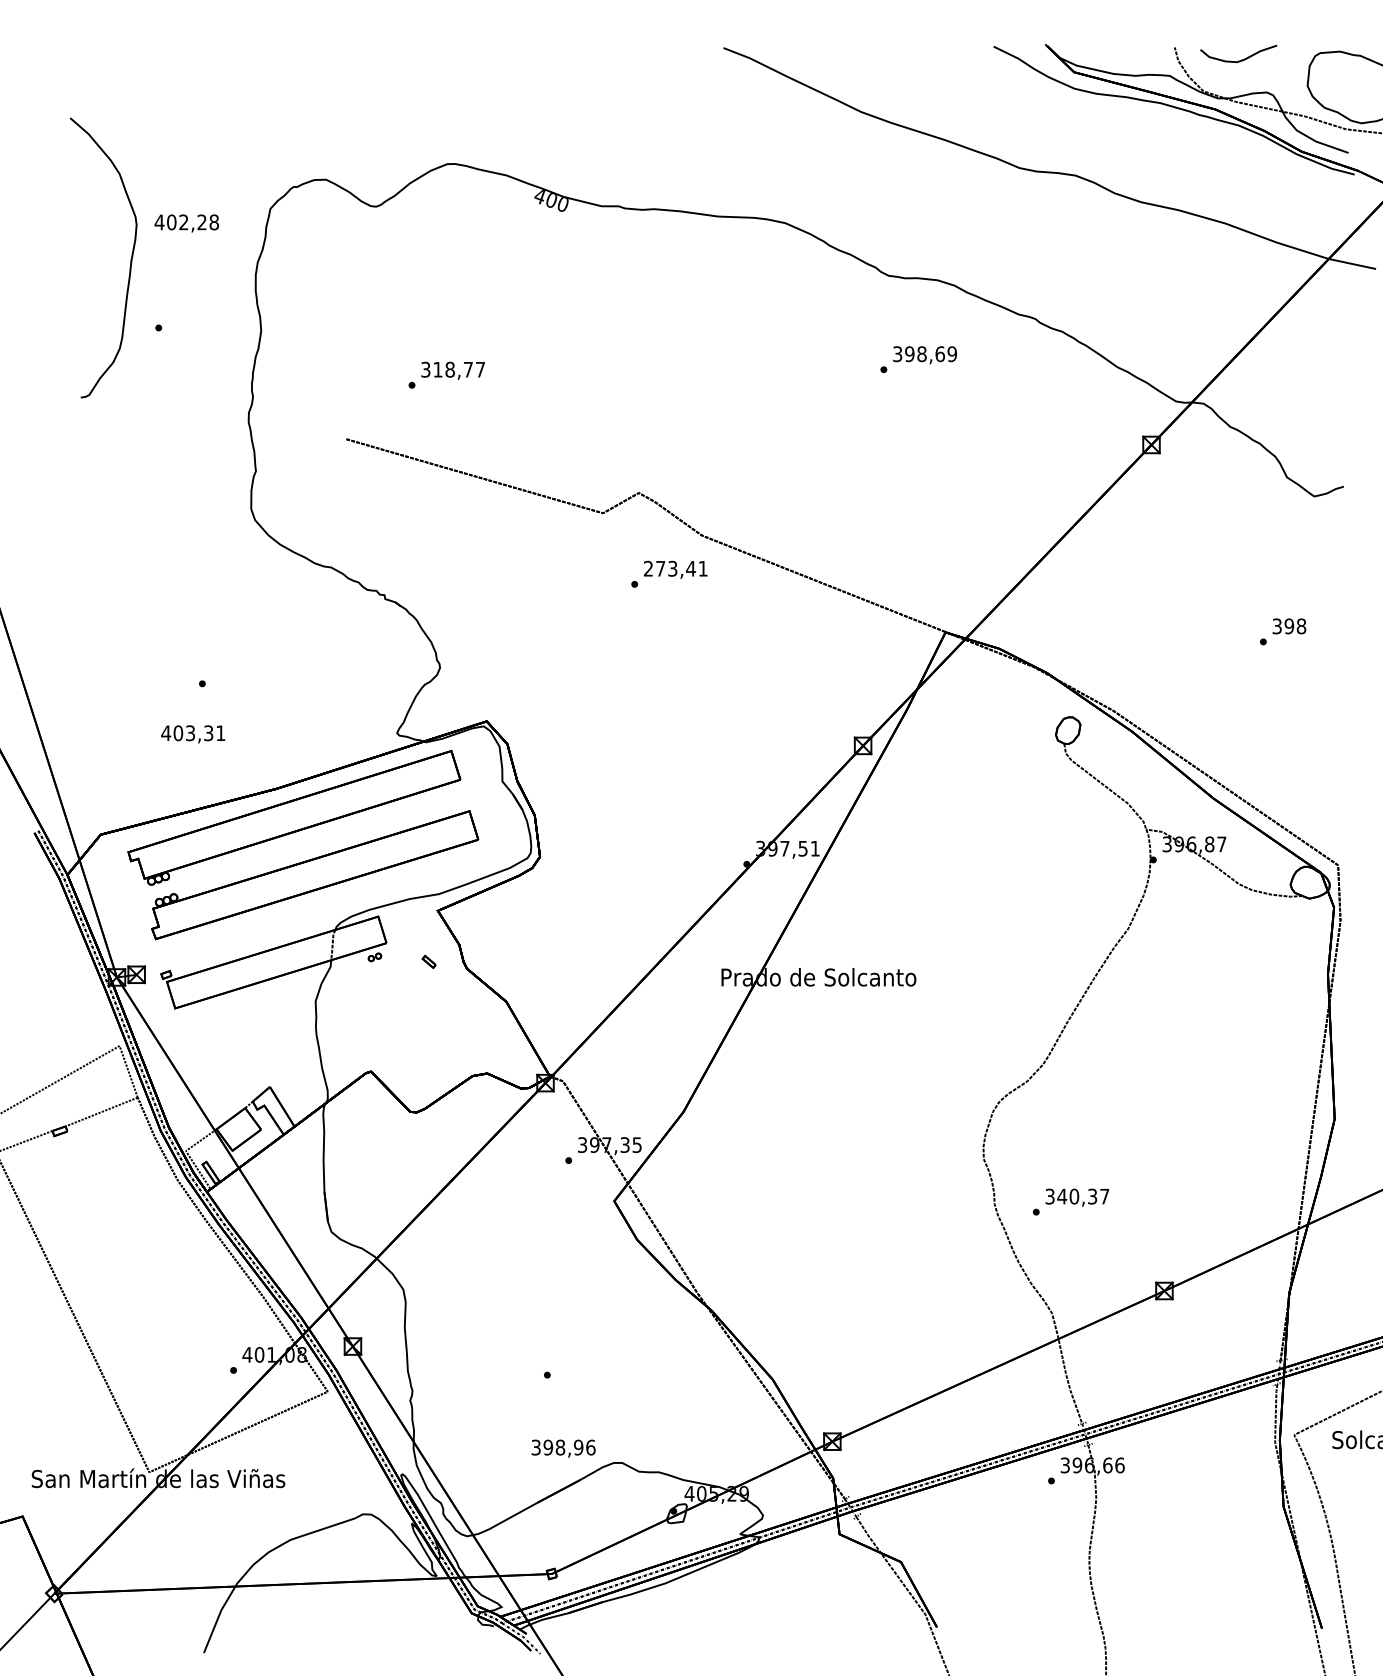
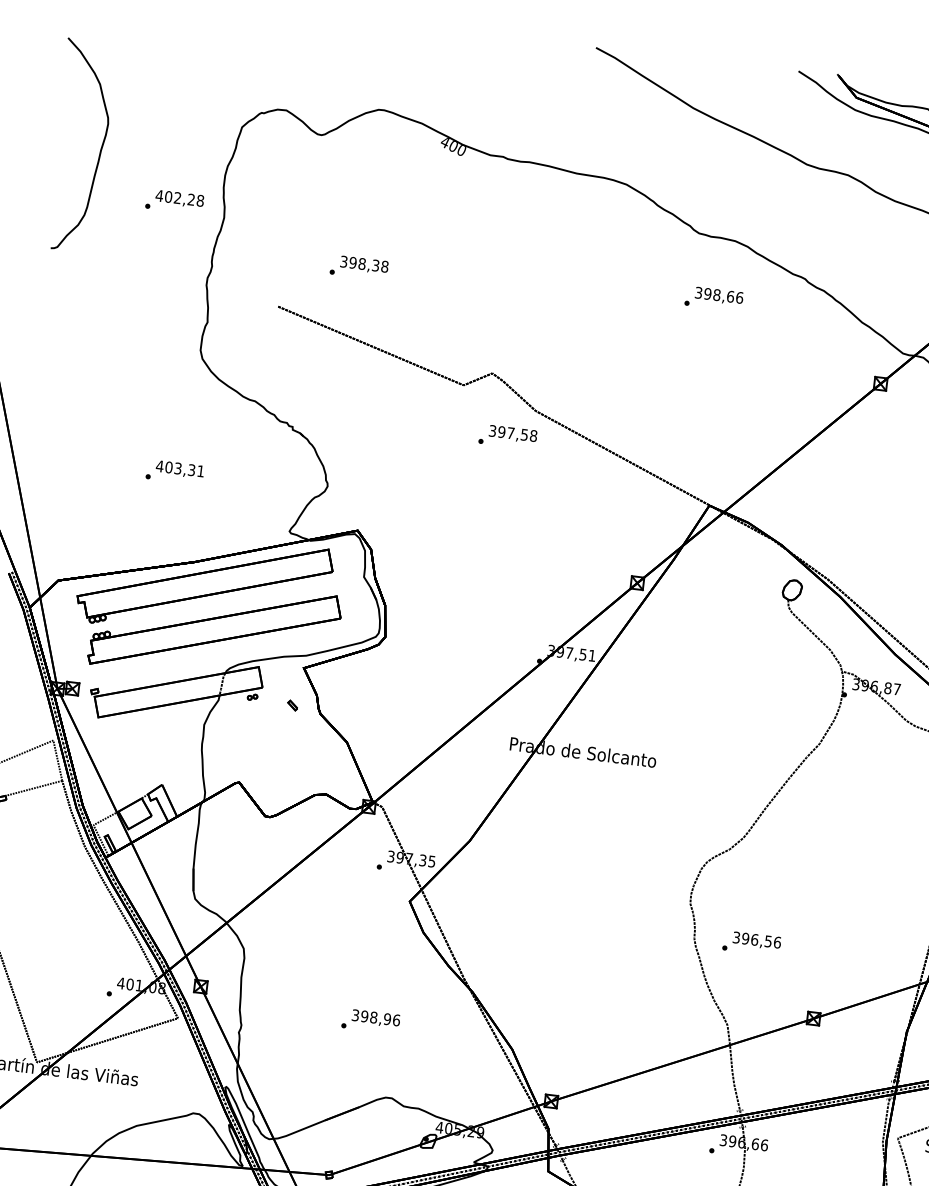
text: (186, 223) -> (179, 199), moved
curve: (130, 259) -> (100, 149), moved
text: (952, 354) -> (739, 298), 398,69 -> 398,66
text: (459, 369) -> (369, 264), 318,77 -> 398,38
text: (675, 568) -> (512, 433), 273,41 -> 397,58
text: (193, 734) -> (180, 469), moved
text: (1083, 1196) -> (761, 940), 340,37 -> 396,56
text: (563, 1448) -> (376, 1018), moved

